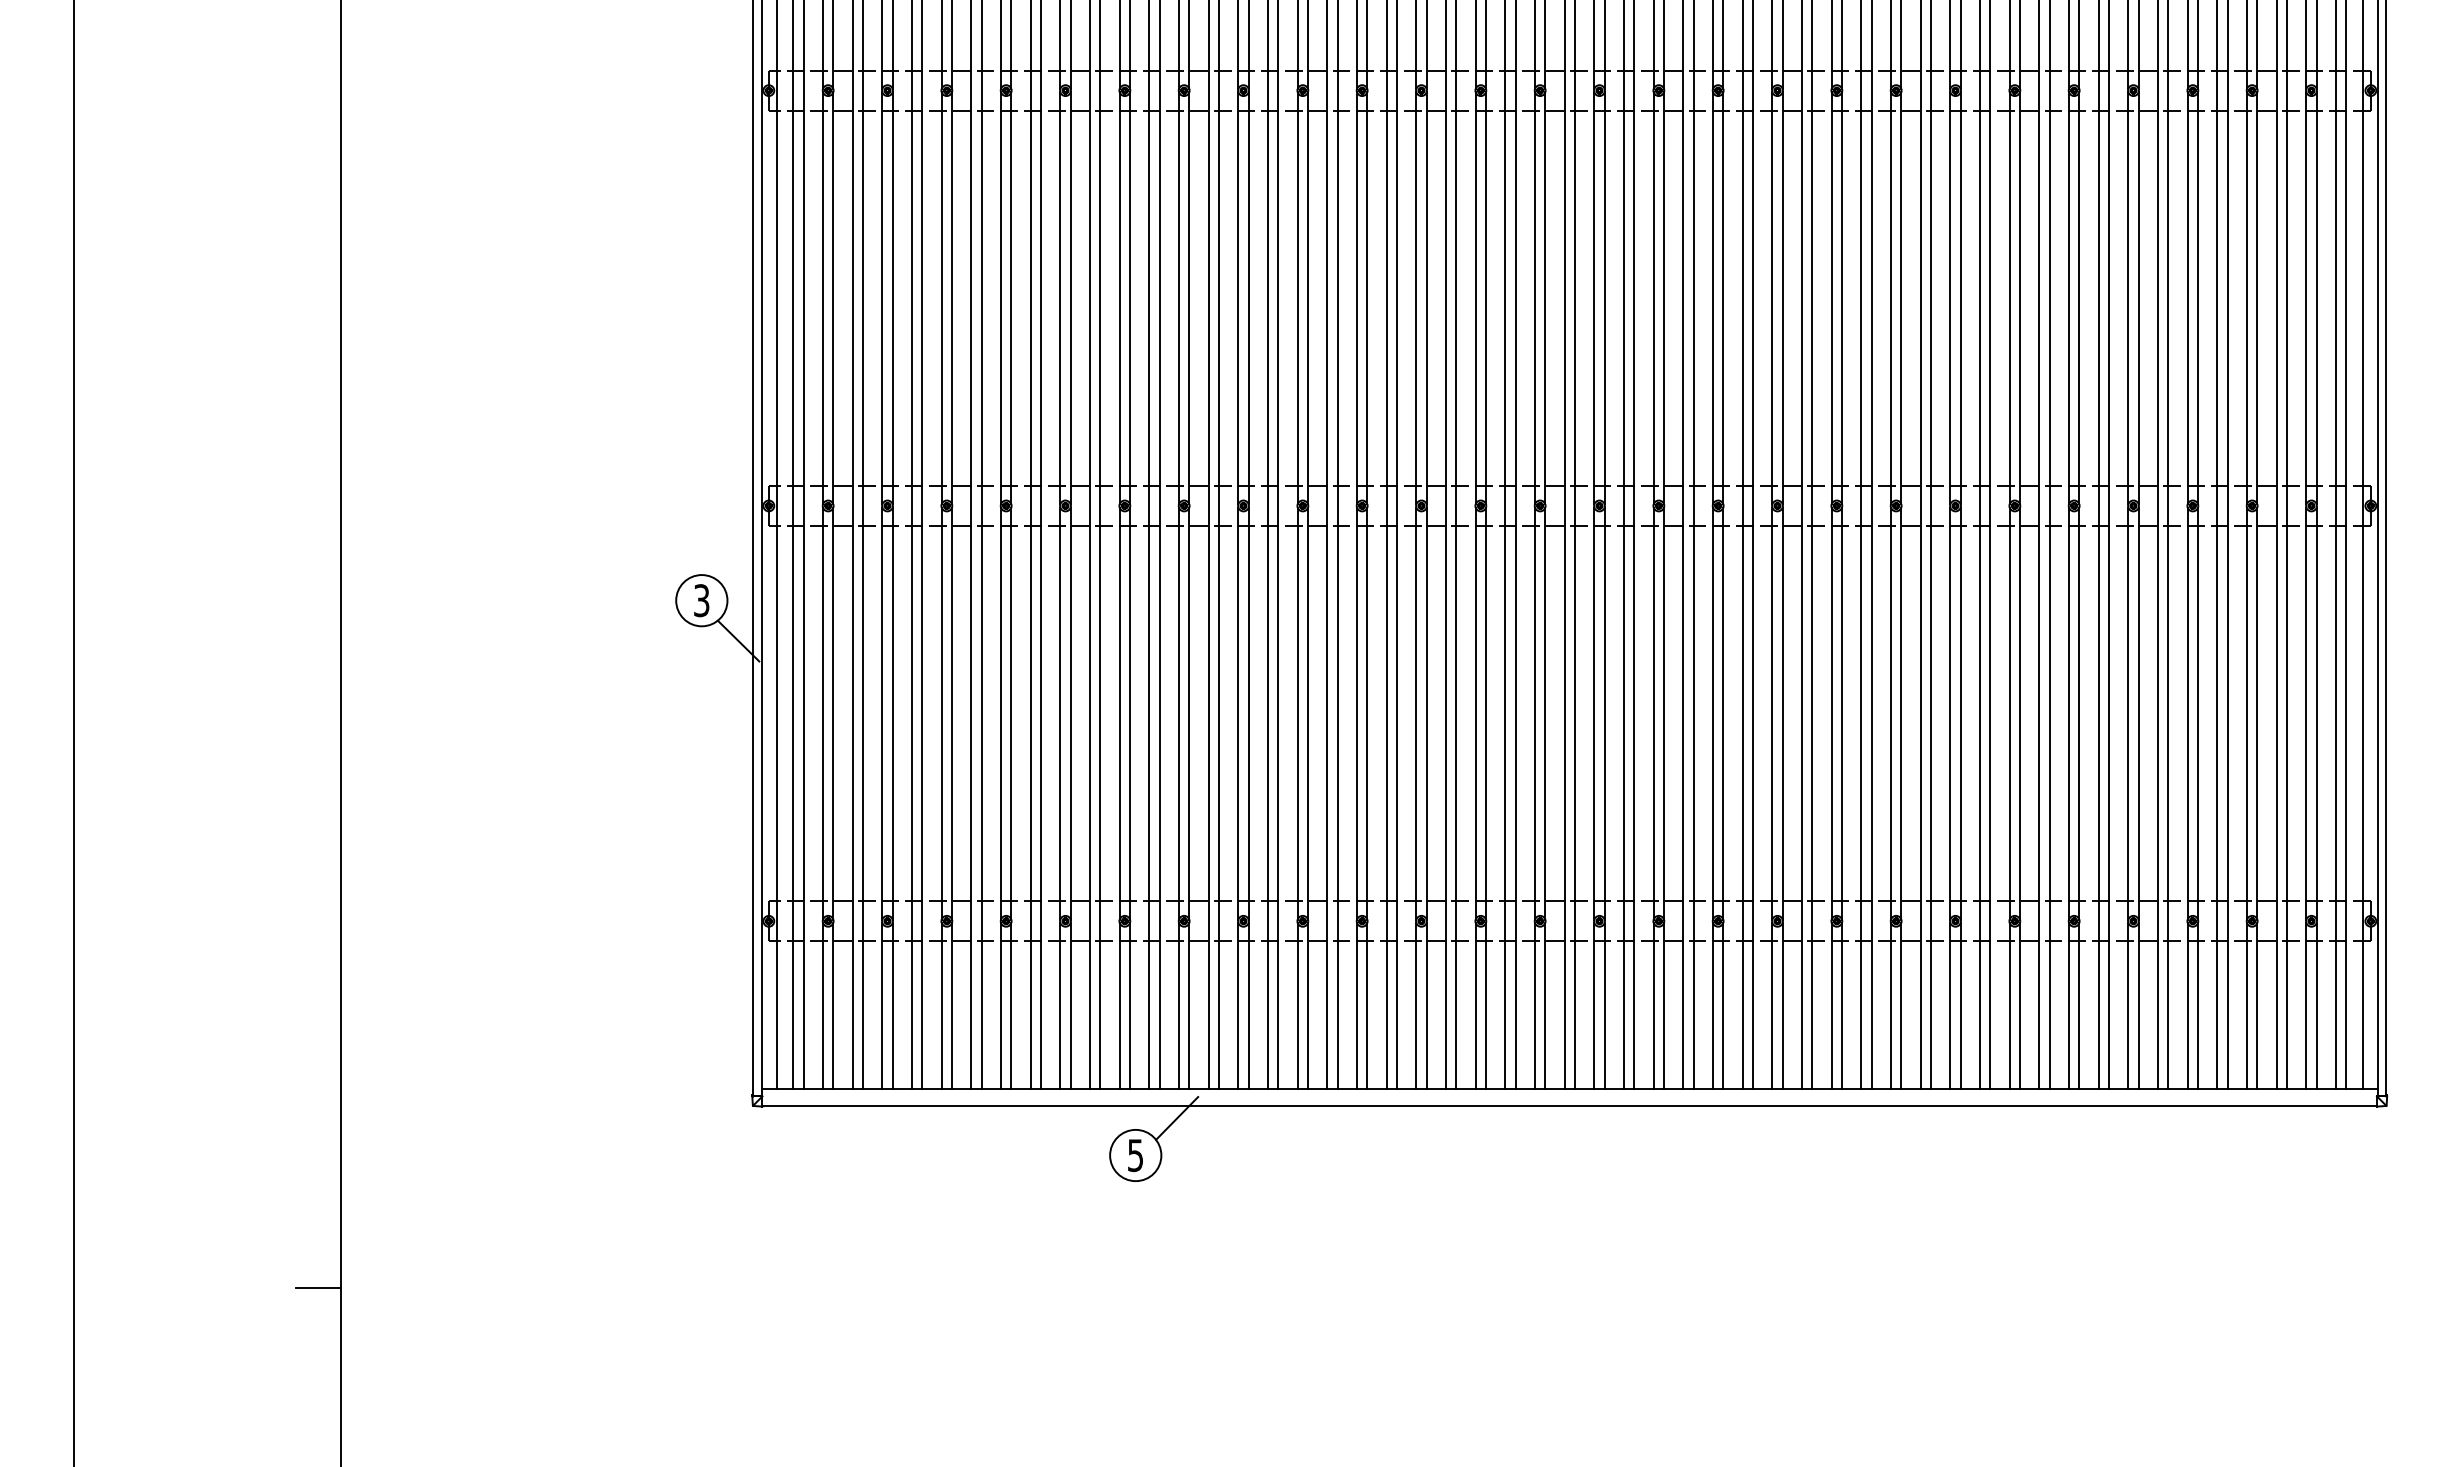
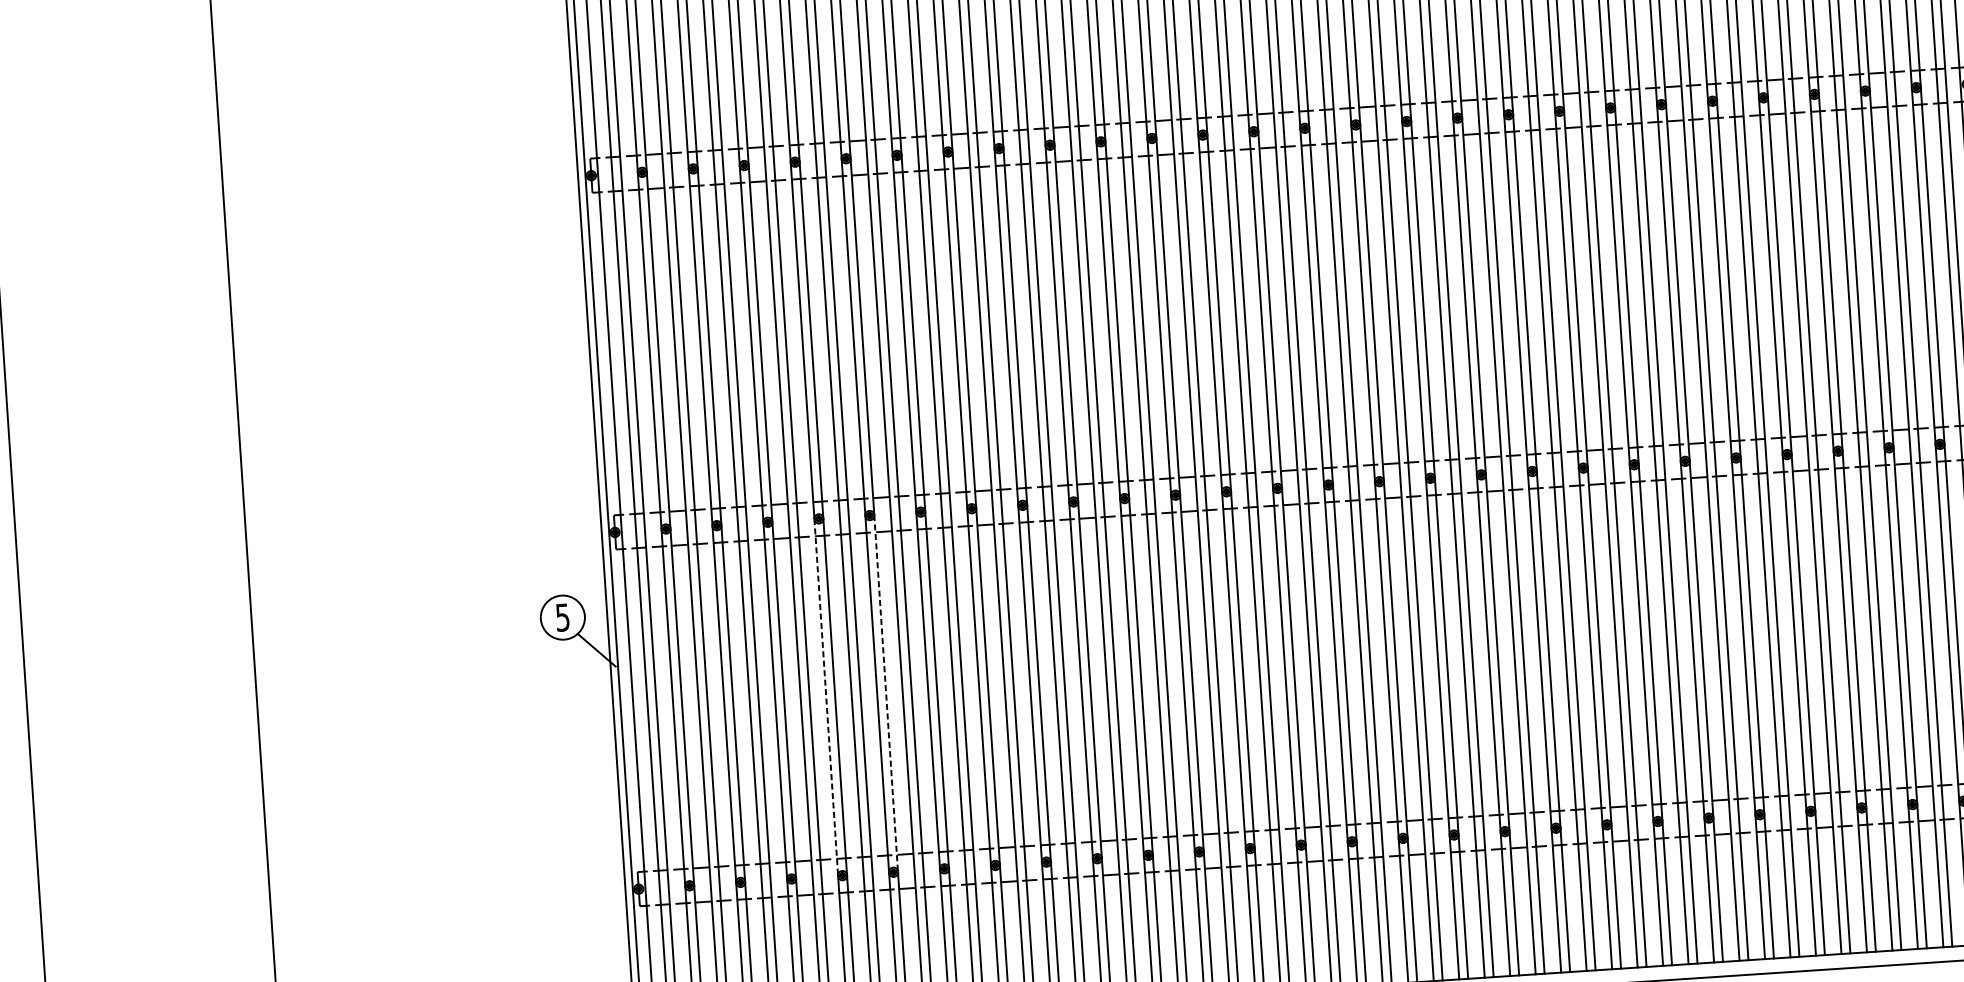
text: (701, 600) -> (562, 617), 3 -> 5
line: (1000, 713) -> (825, 697), solid -> dashed
line: (1070, 713) -> (885, 693), solid -> dashed

